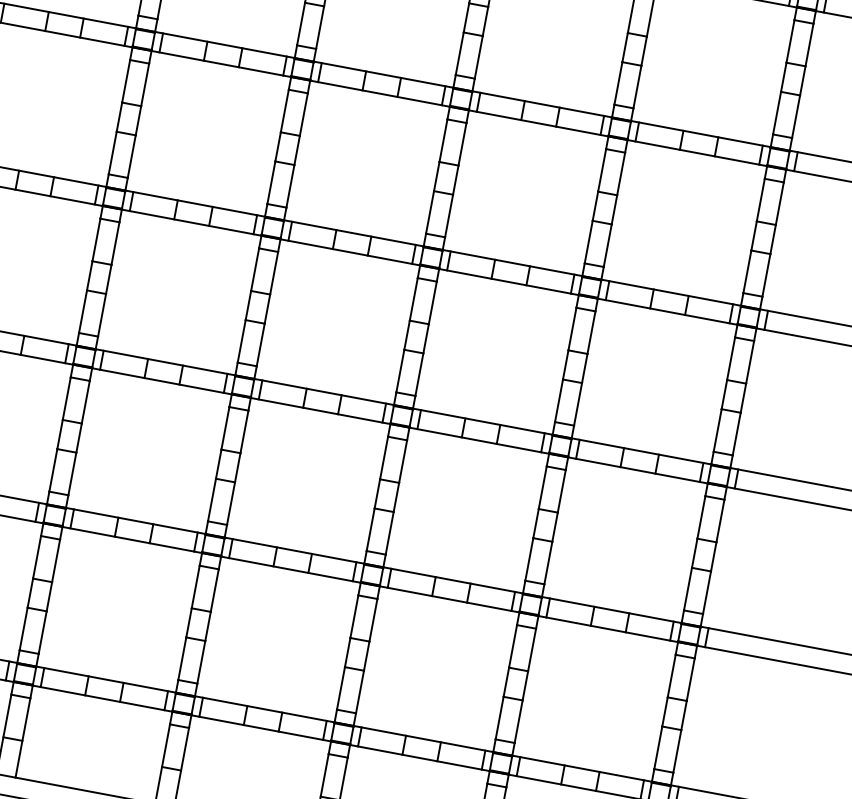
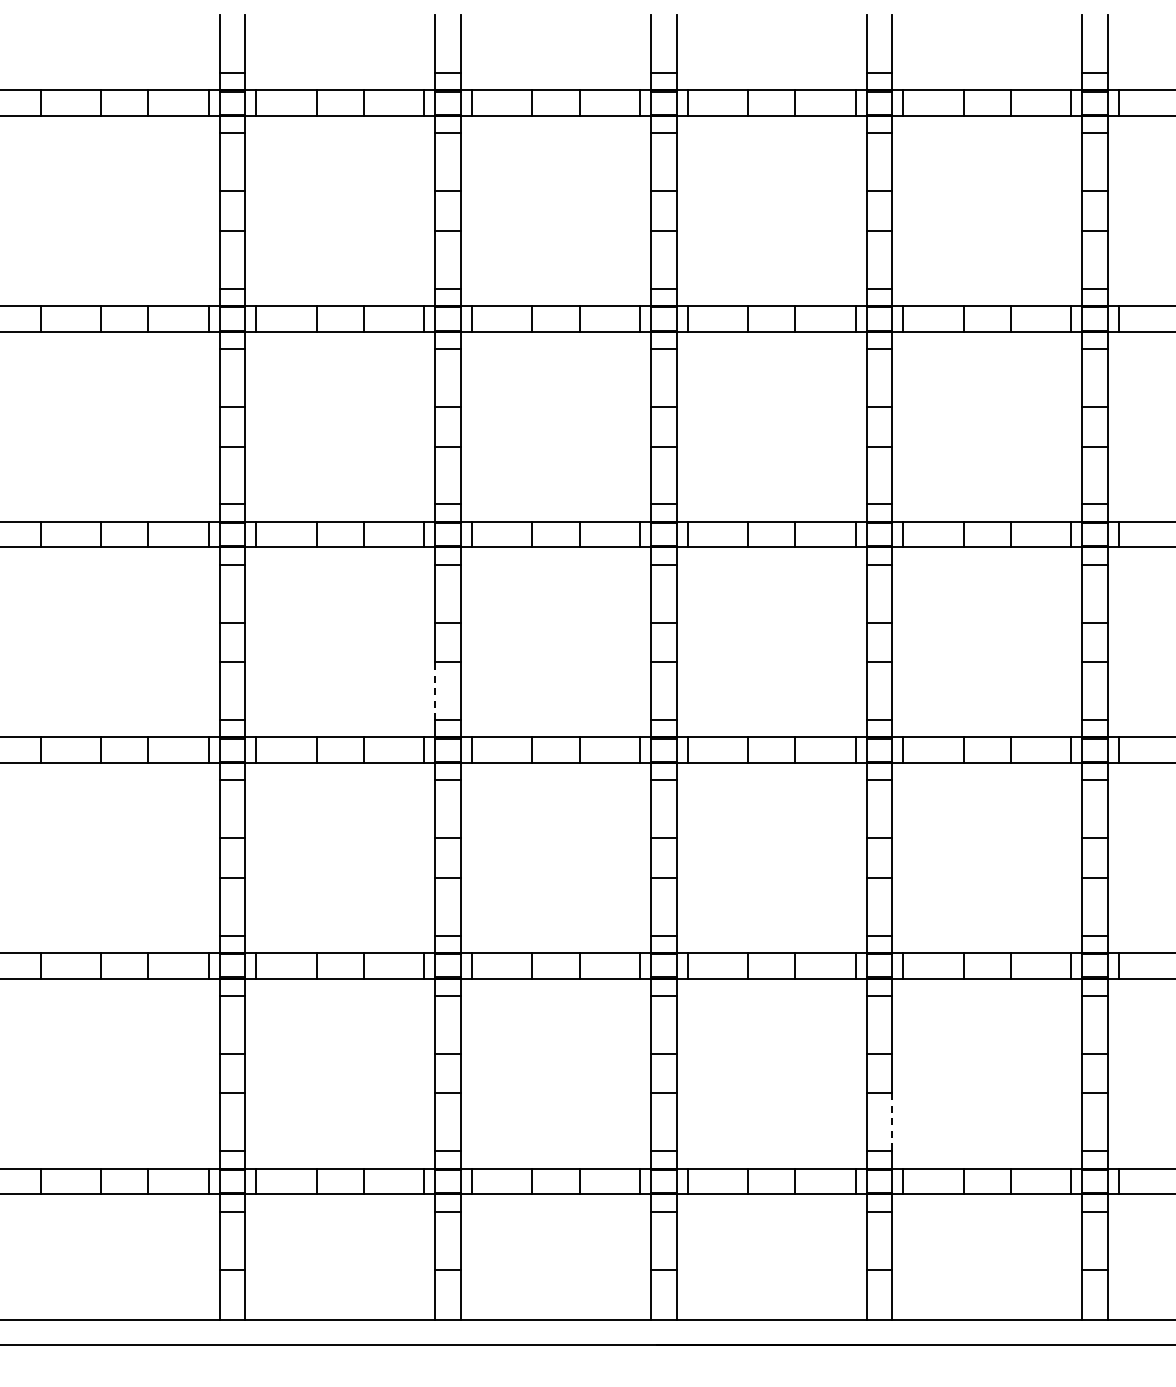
line: (241, 341) -> (435, 691), solid -> dashed
line: (518, 721) -> (892, 1122), solid -> dashed

